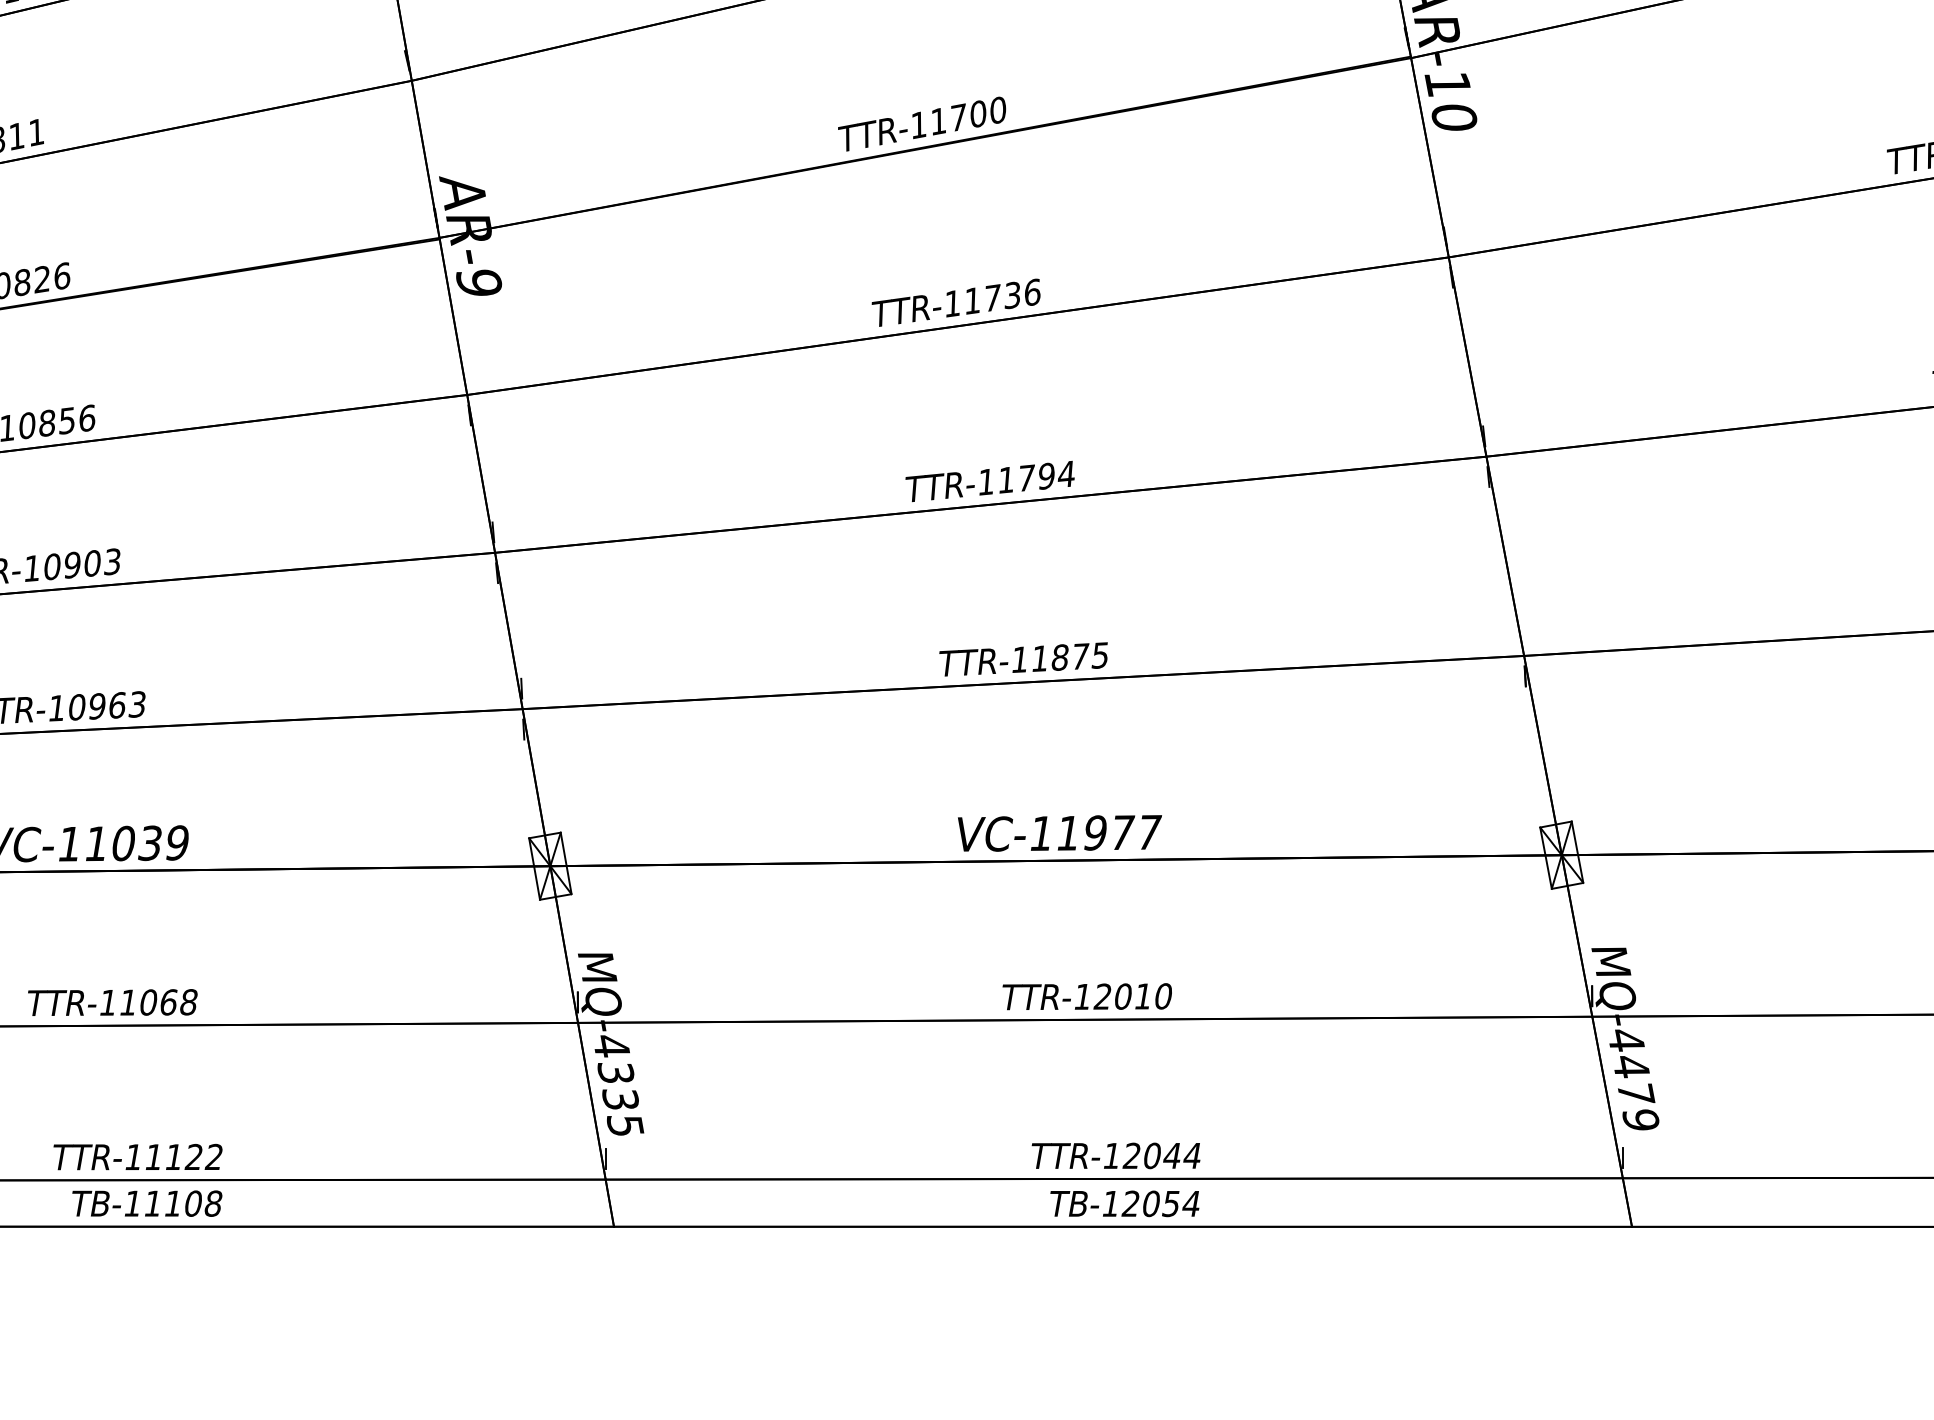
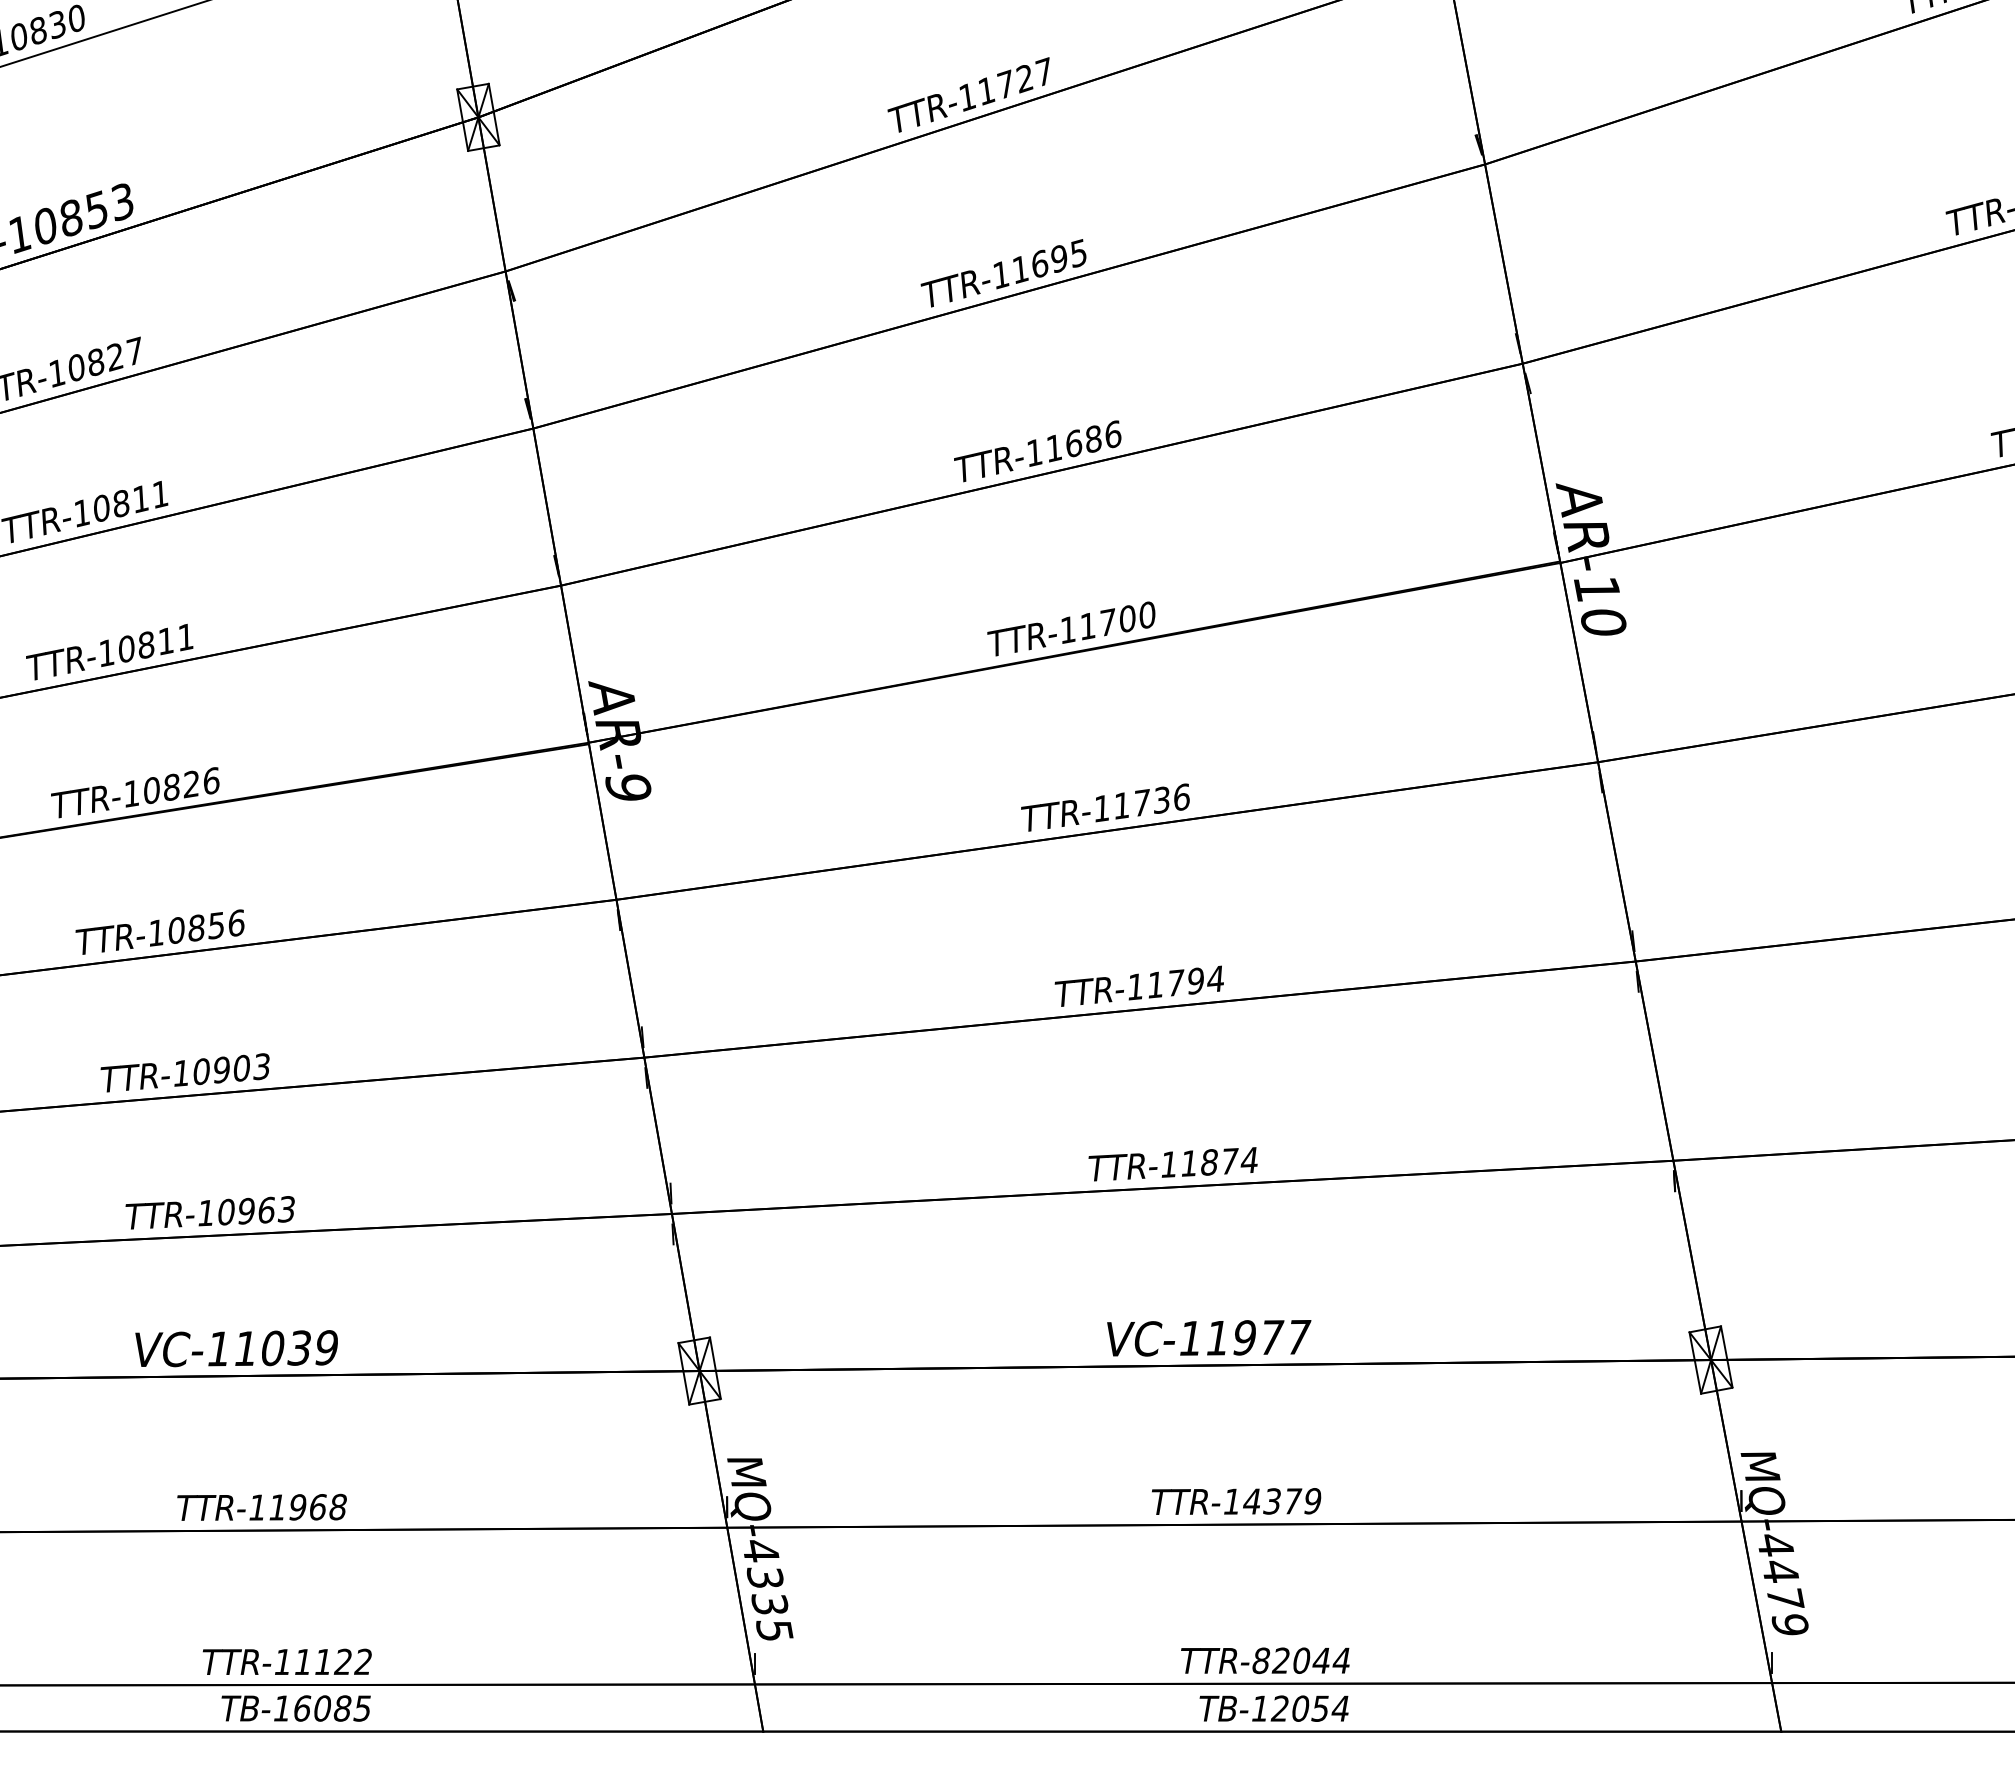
text: (1099, 655) -> (1248, 1160), TTR-11875 -> TTR-11874
text: (1132, 996) -> (1281, 1501), TTR-12010 -> TTR-14379
text: (148, 1002) -> (297, 1507), TTR-11068 -> TTR-11968
text: (1112, 1155) -> (1261, 1660), TTR-12044 -> TTR-82044
text: (183, 1203) -> (332, 1708), TB-11108 -> TB-16085

